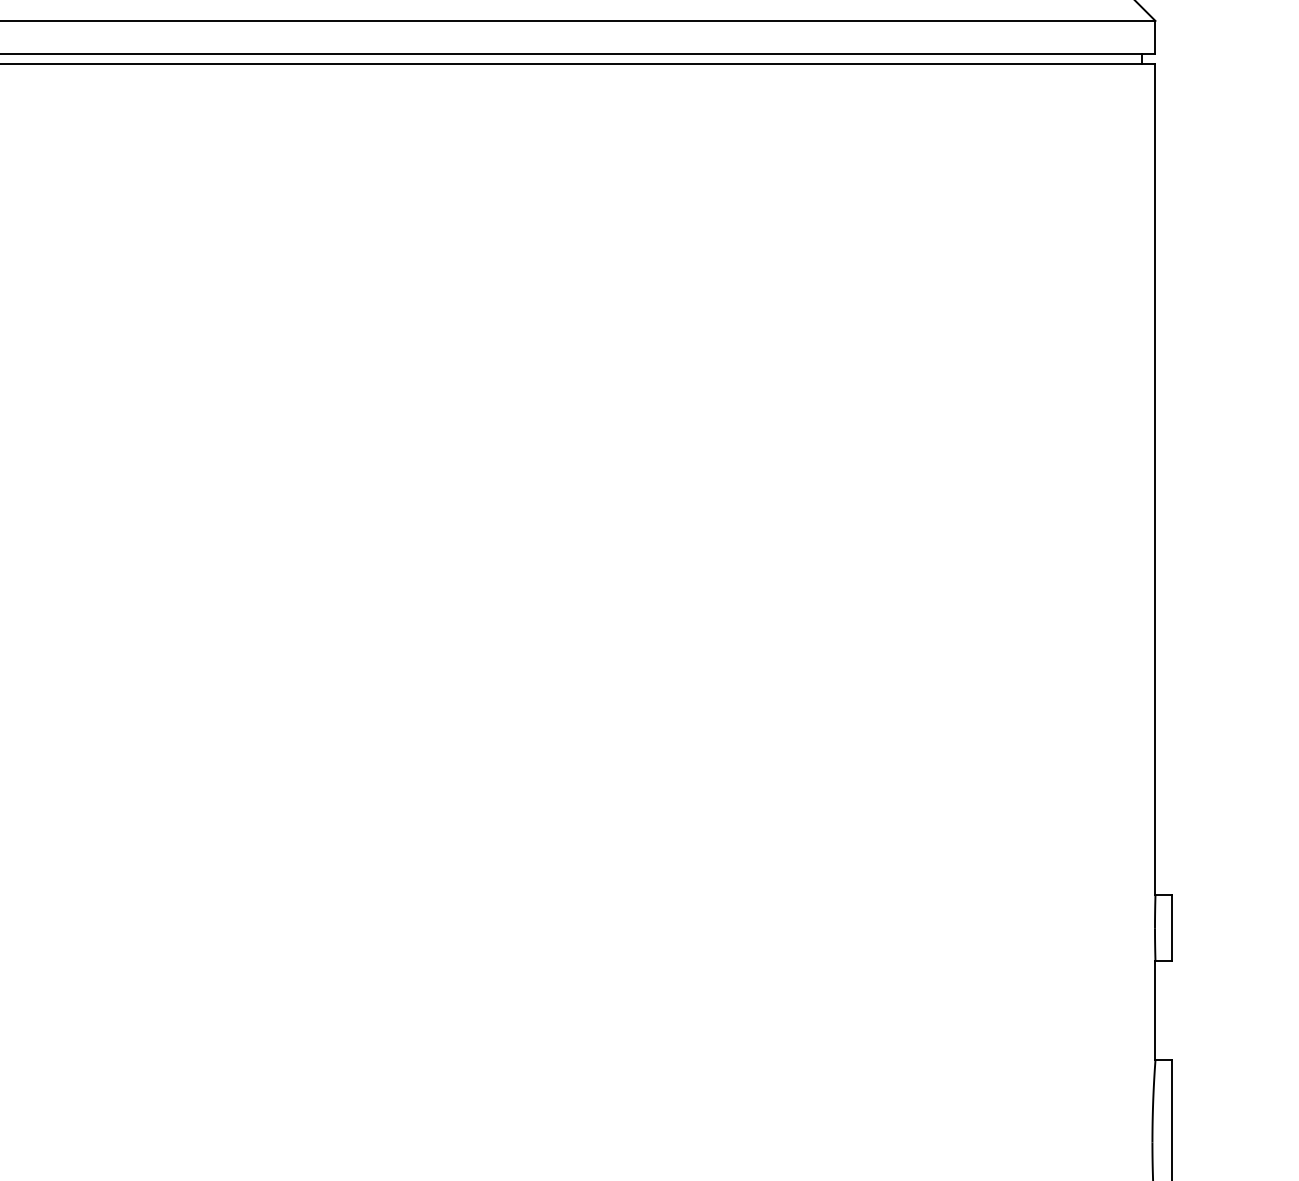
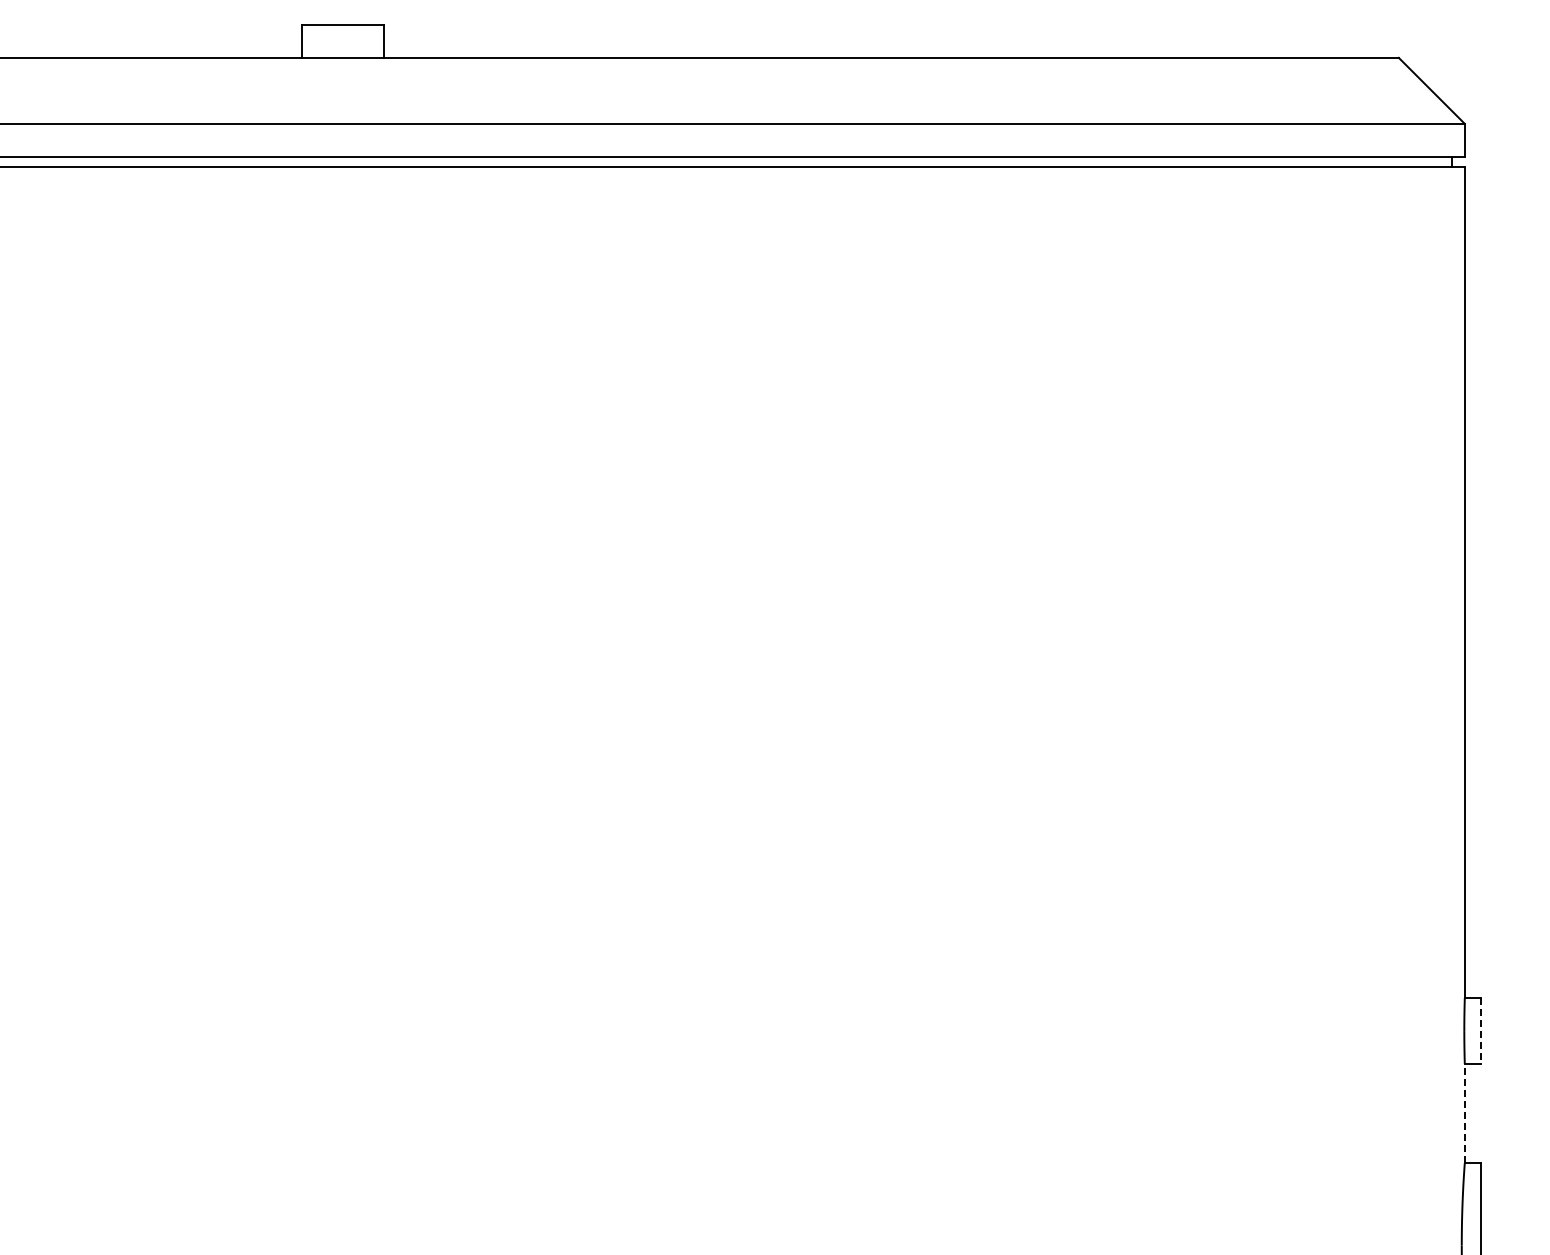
line: (1172, 928) -> (1481, 1031), solid -> dashed
line: (1155, 1010) -> (1464, 1113), solid -> dashed

